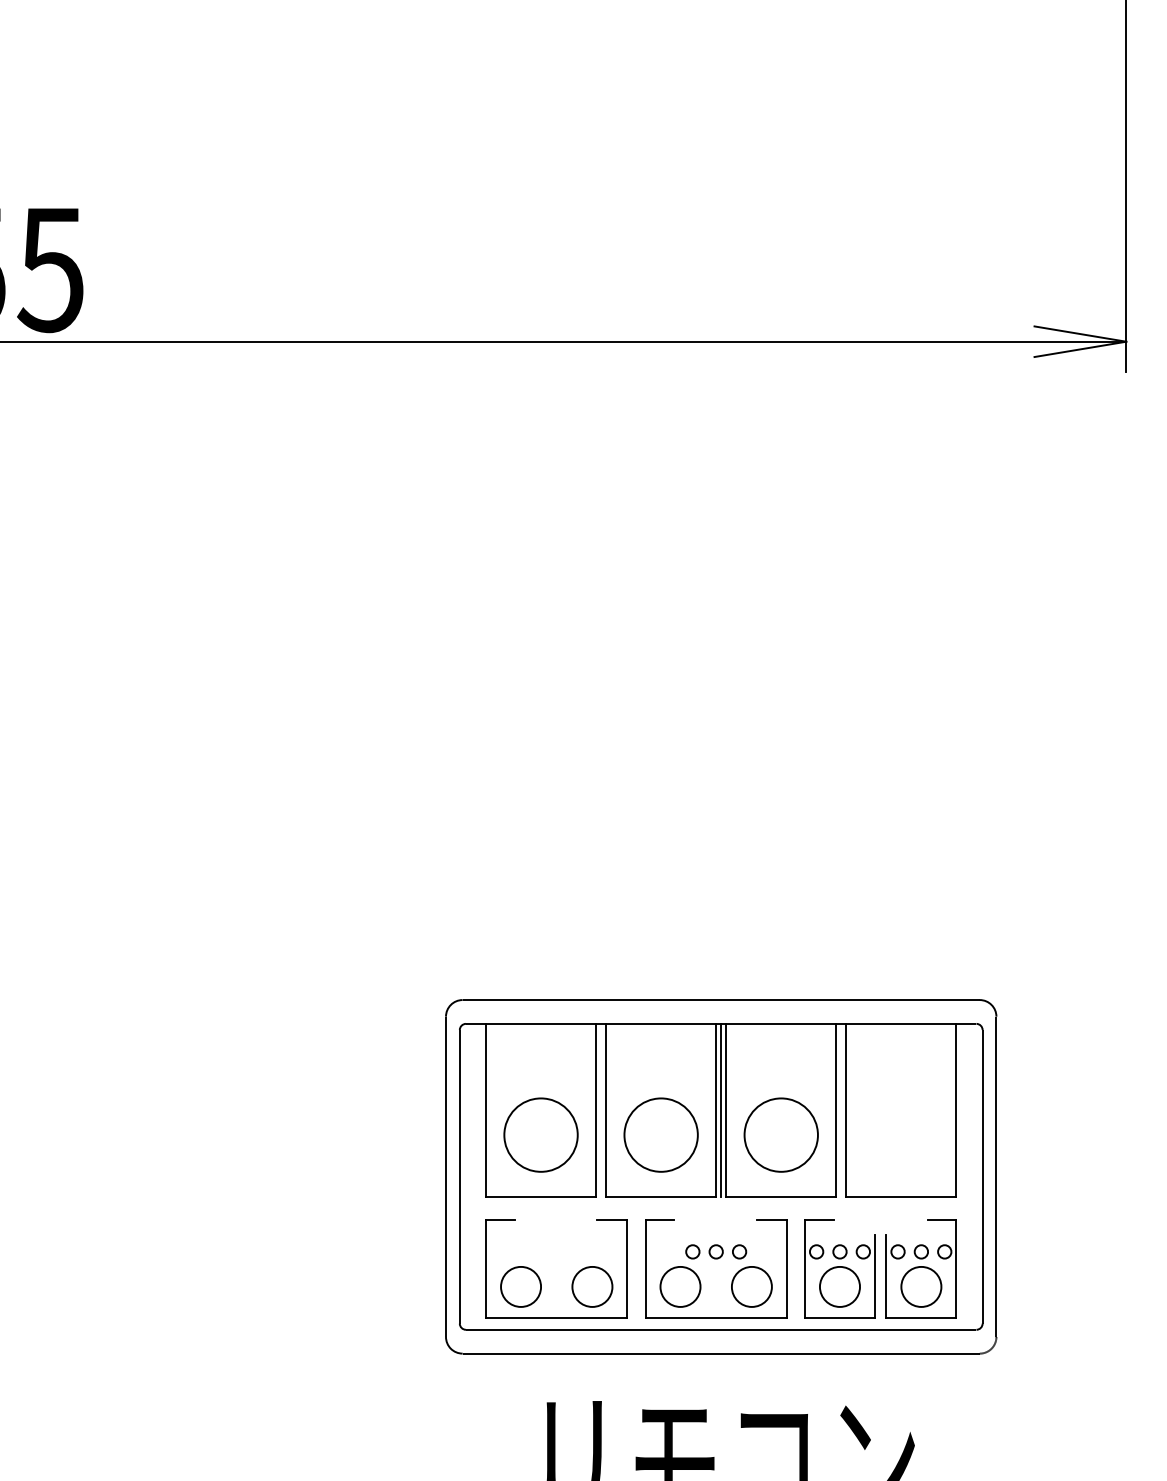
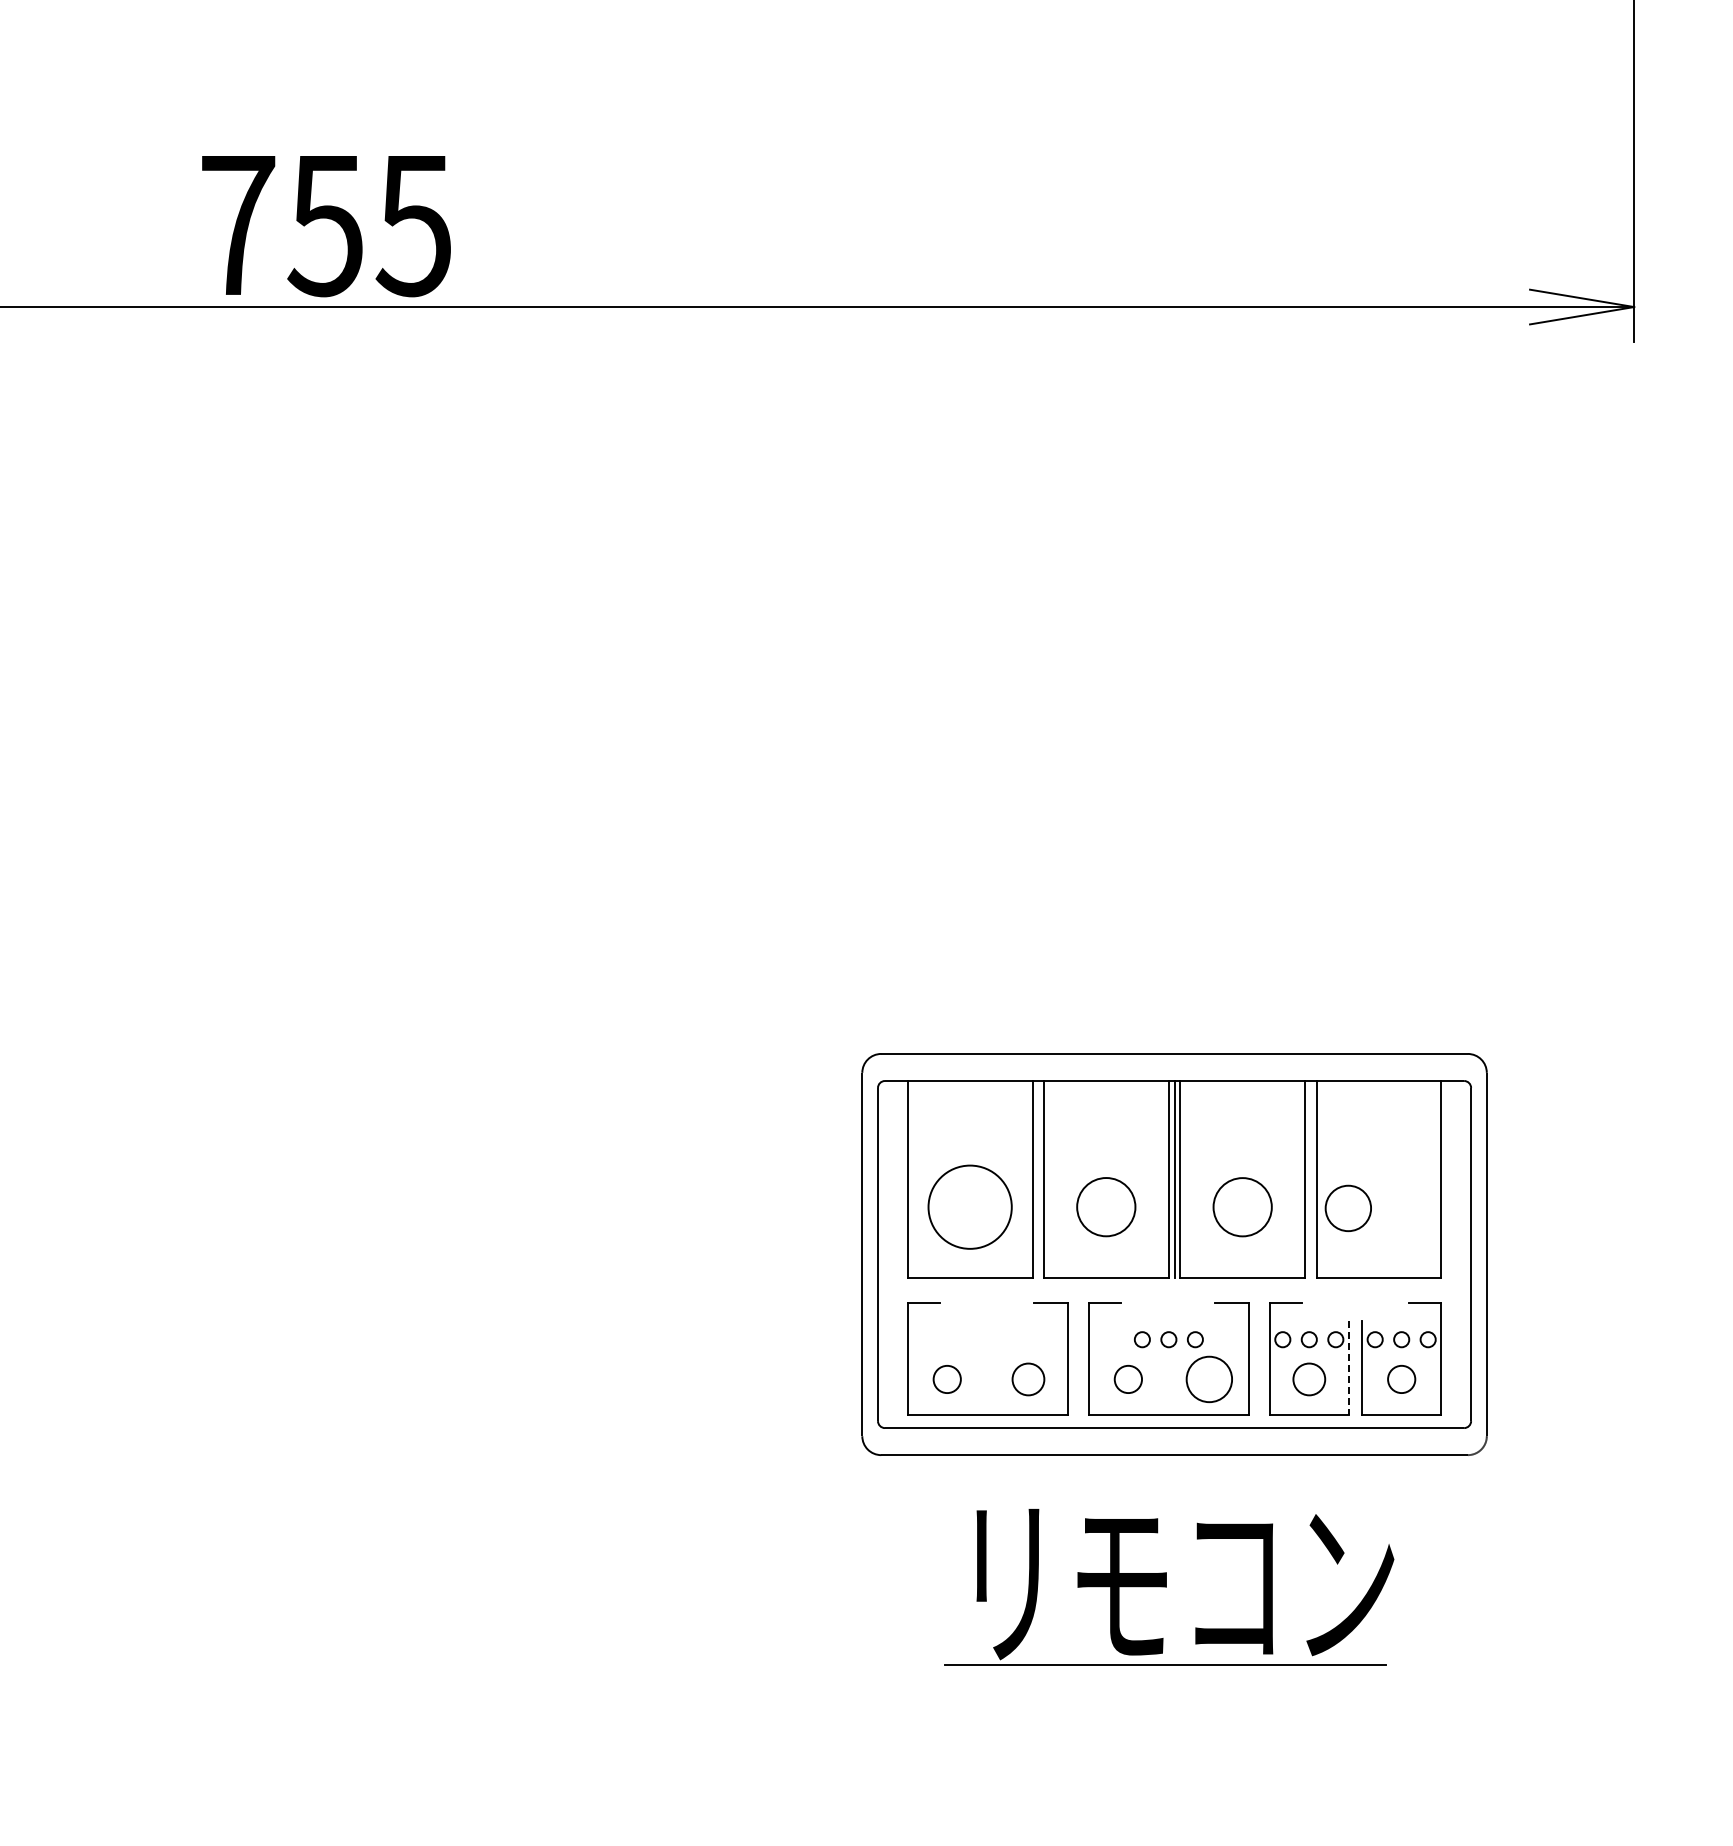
circle: (660, 1134) -> (1105, 1206), size x0.7
circle: (781, 1134) -> (1242, 1206), size x0.7
circle: (873, 1136) -> (1347, 1208), added
line: (874, 1276) -> (1348, 1367), solid -> dashed
circle: (520, 1286) -> (946, 1379), size x0.6
circle: (592, 1286) -> (1028, 1379), size x0.7
circle: (680, 1286) -> (1128, 1379), size x0.6
circle: (840, 1286) -> (1309, 1379), size x0.7
circle: (921, 1286) -> (1401, 1379), size x0.6

